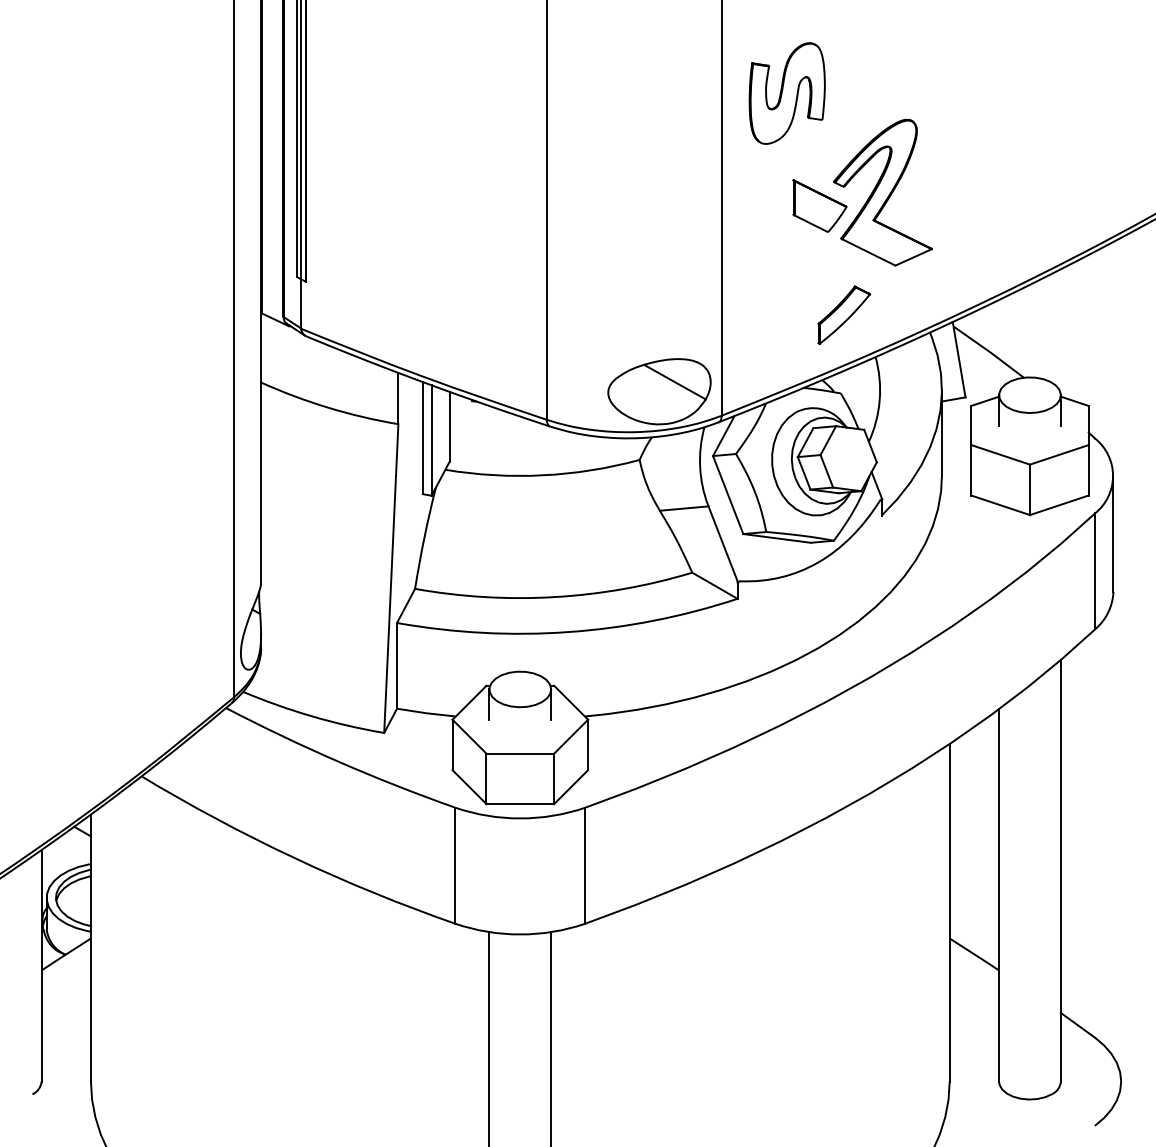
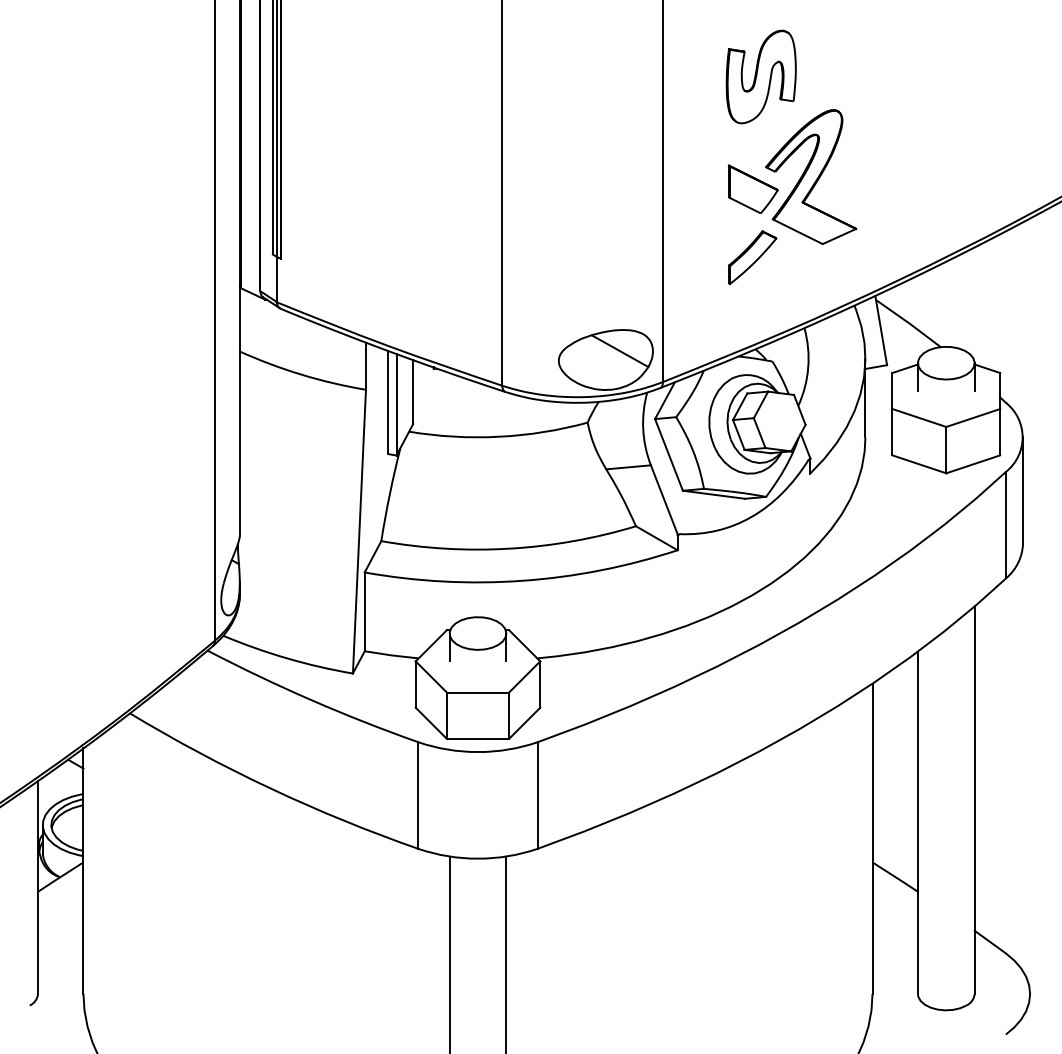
part: (786, 93) -> (760, 76), moved
part: (844, 315) -> (752, 257), moved

